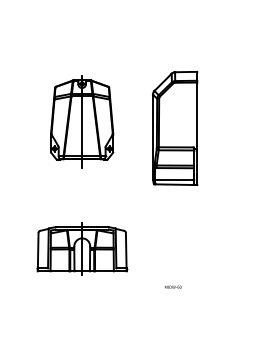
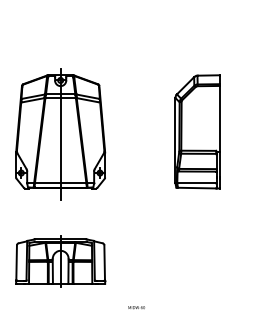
part: (81, 121) -> (59, 133), size x1.43
part: (174, 128) -> (196, 131), moved
text: (173, 286) -> (136, 306), moved

